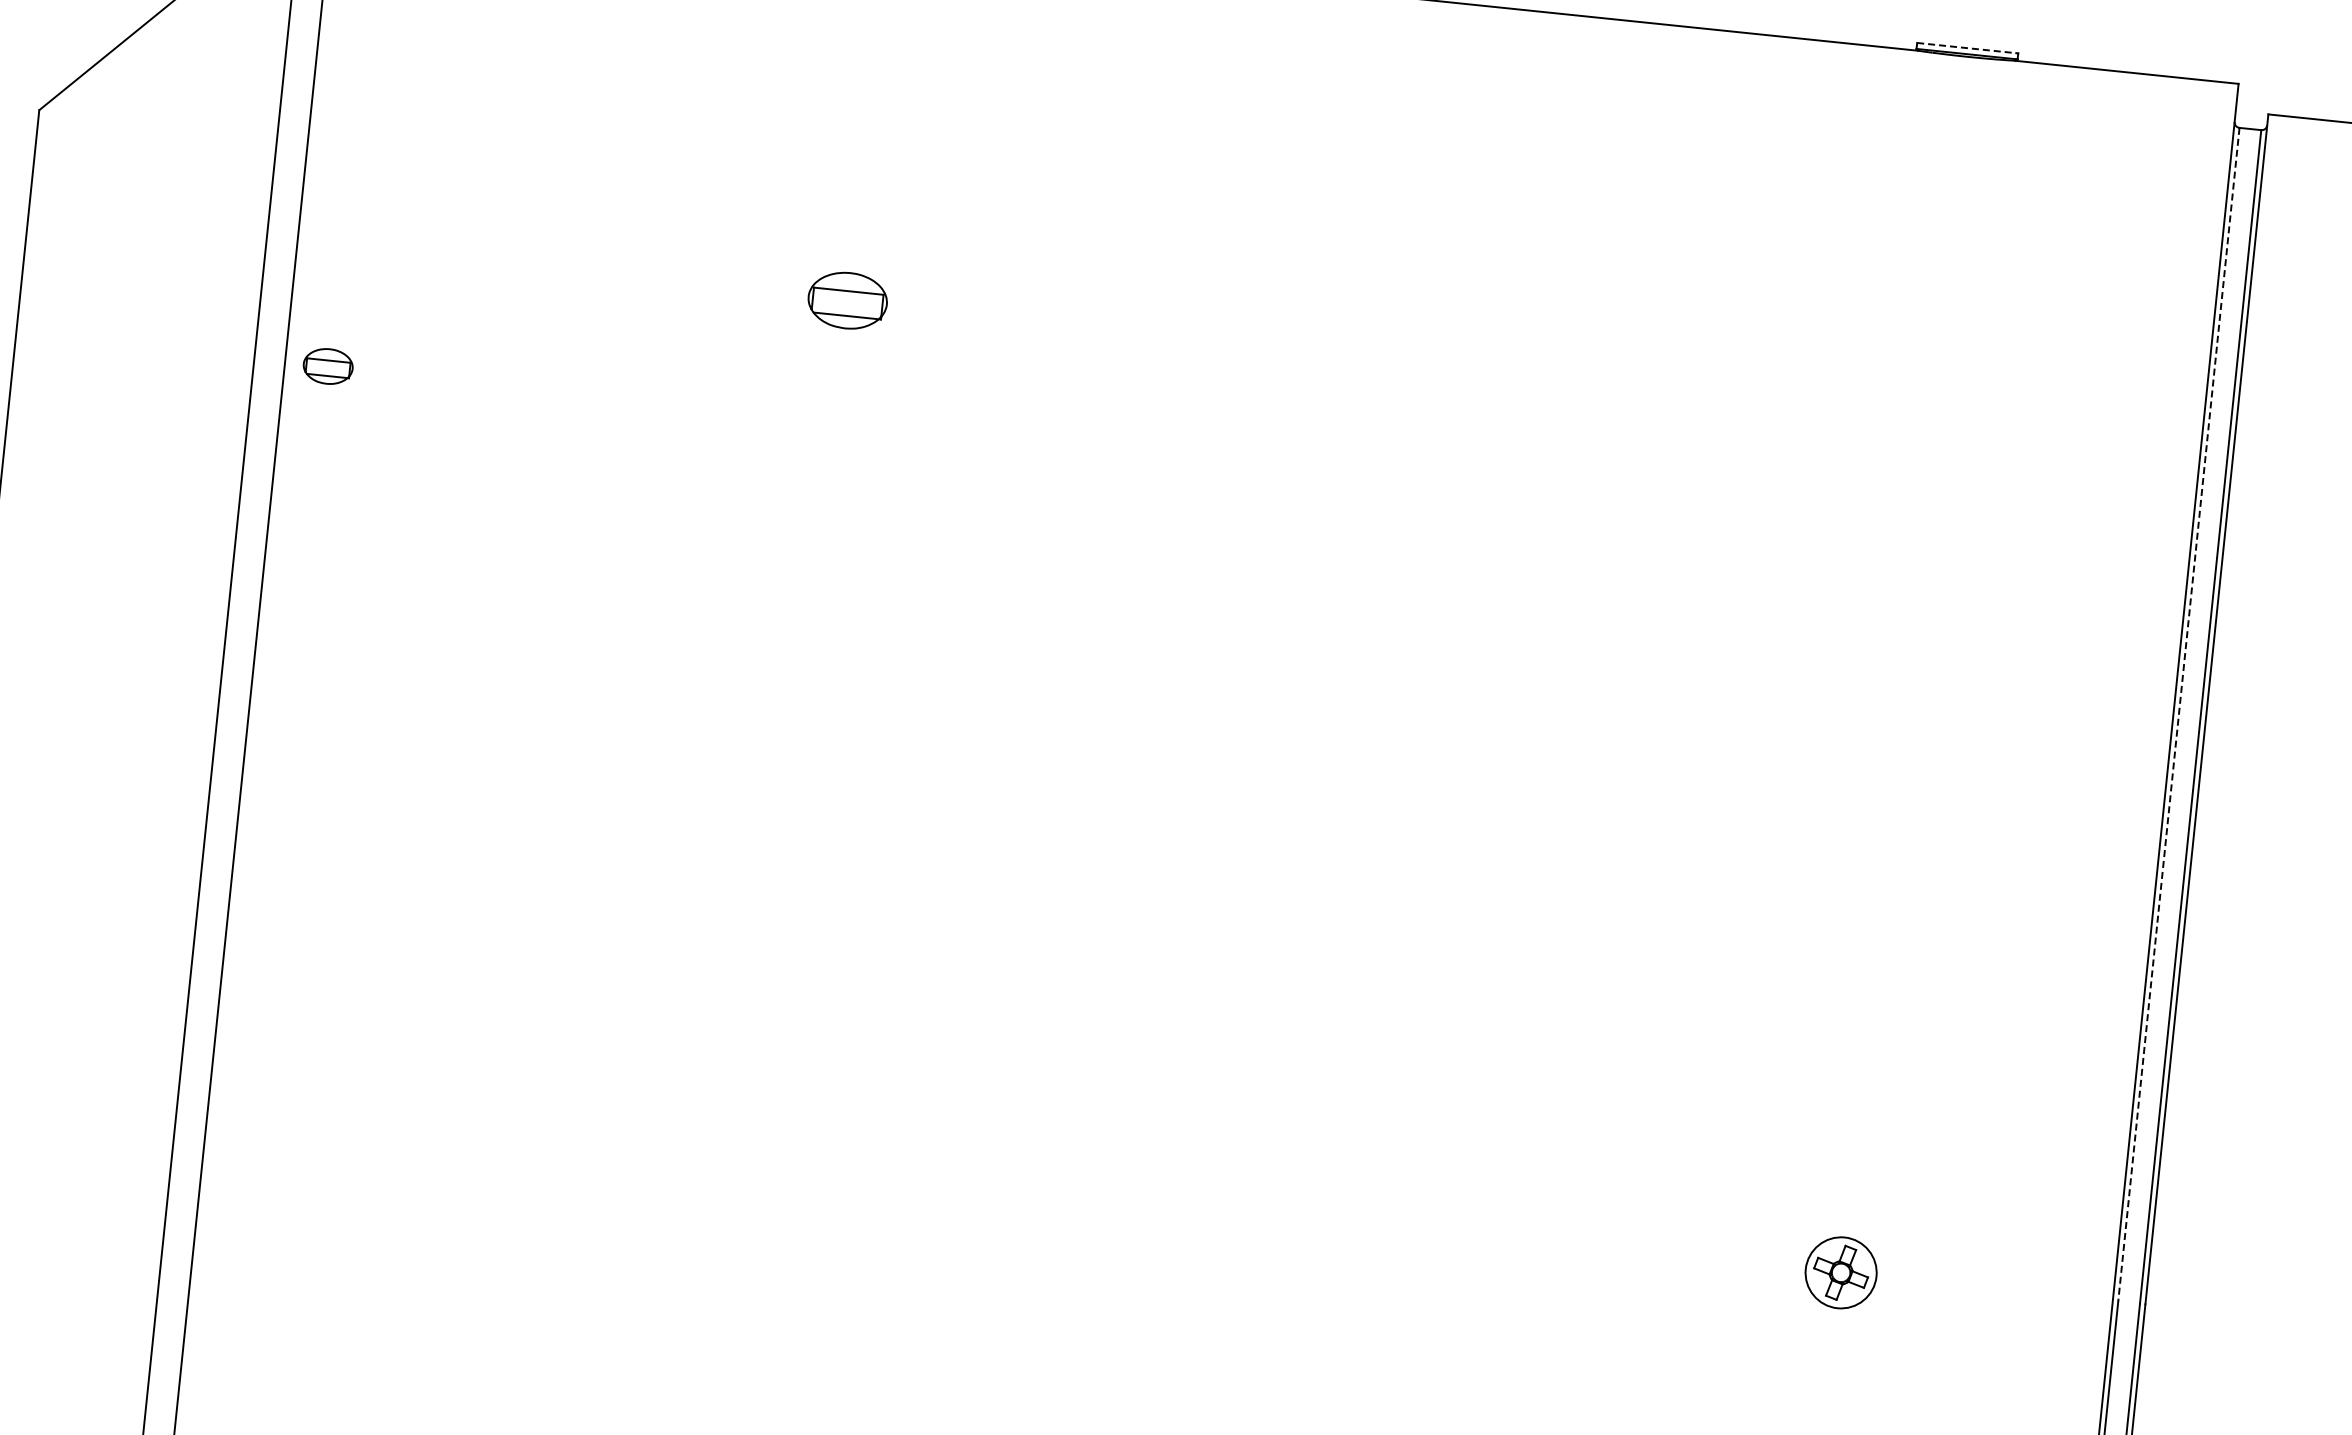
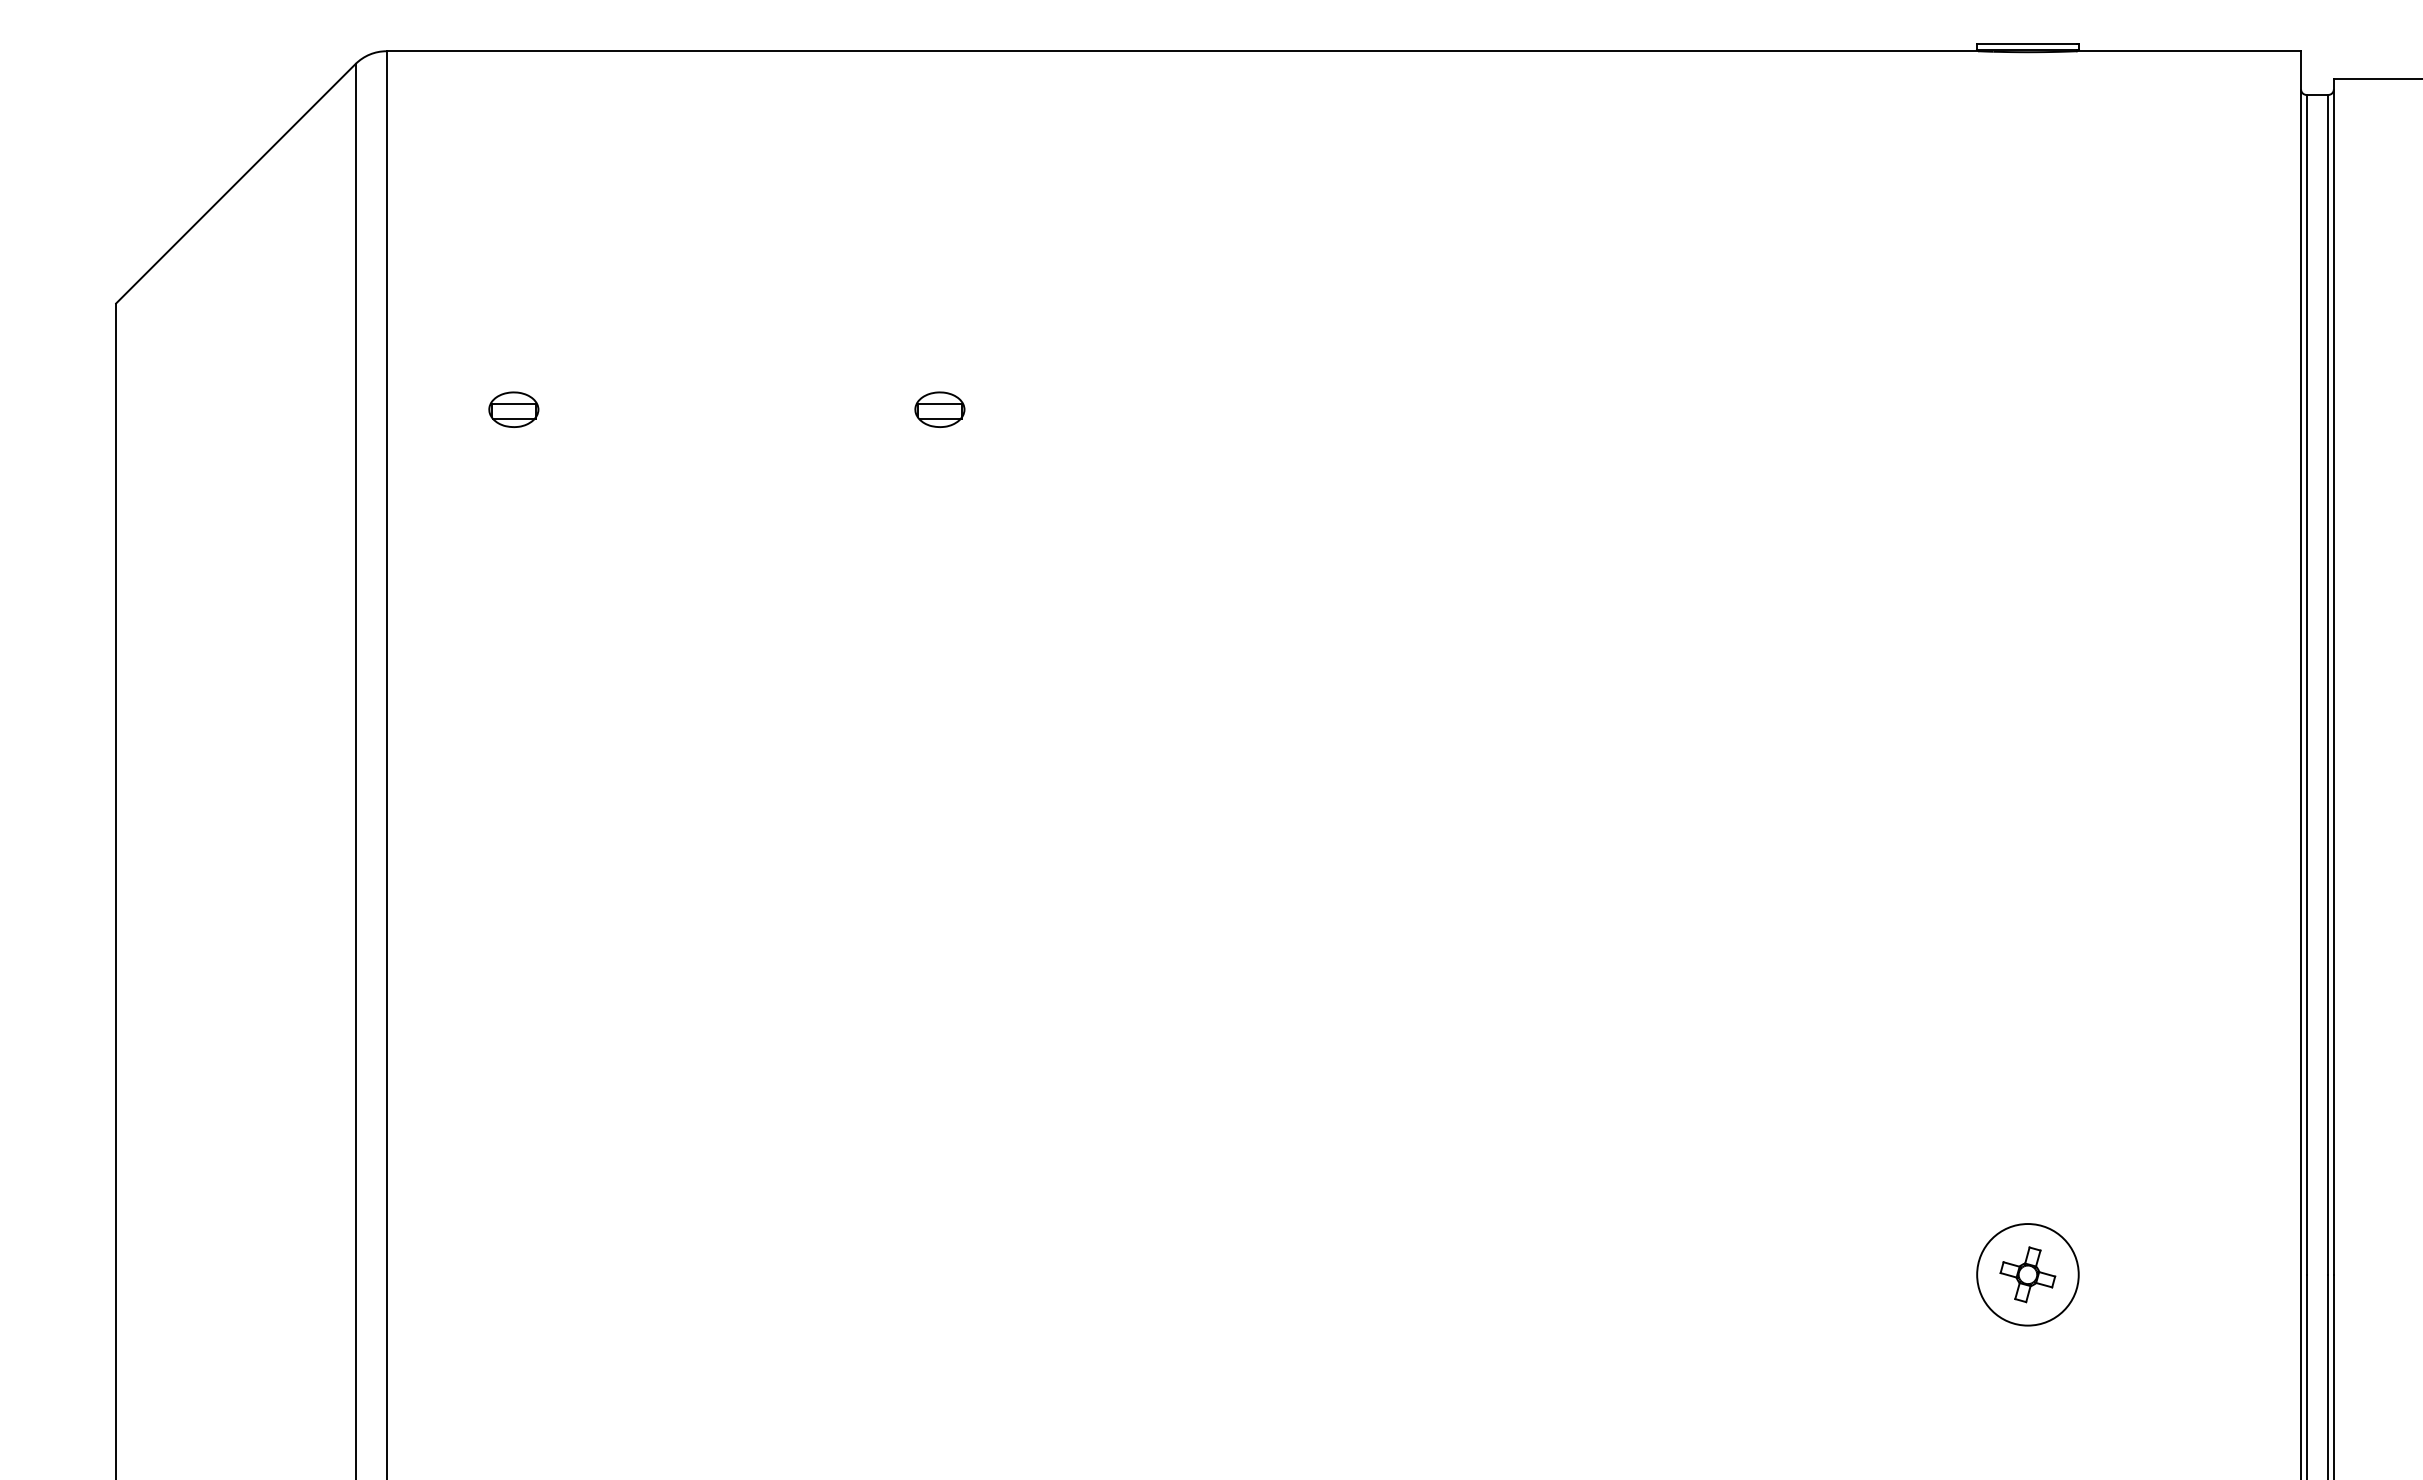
line: (1967, 48) -> (2027, 43), dashed -> solid
part: (847, 300) -> (939, 409), size x0.62
part: (327, 366) -> (513, 409), moved
line: (2178, 714) -> (2306, 684), dashed -> solid
circle: (1840, 1272) -> (2027, 1274), size x1.43

